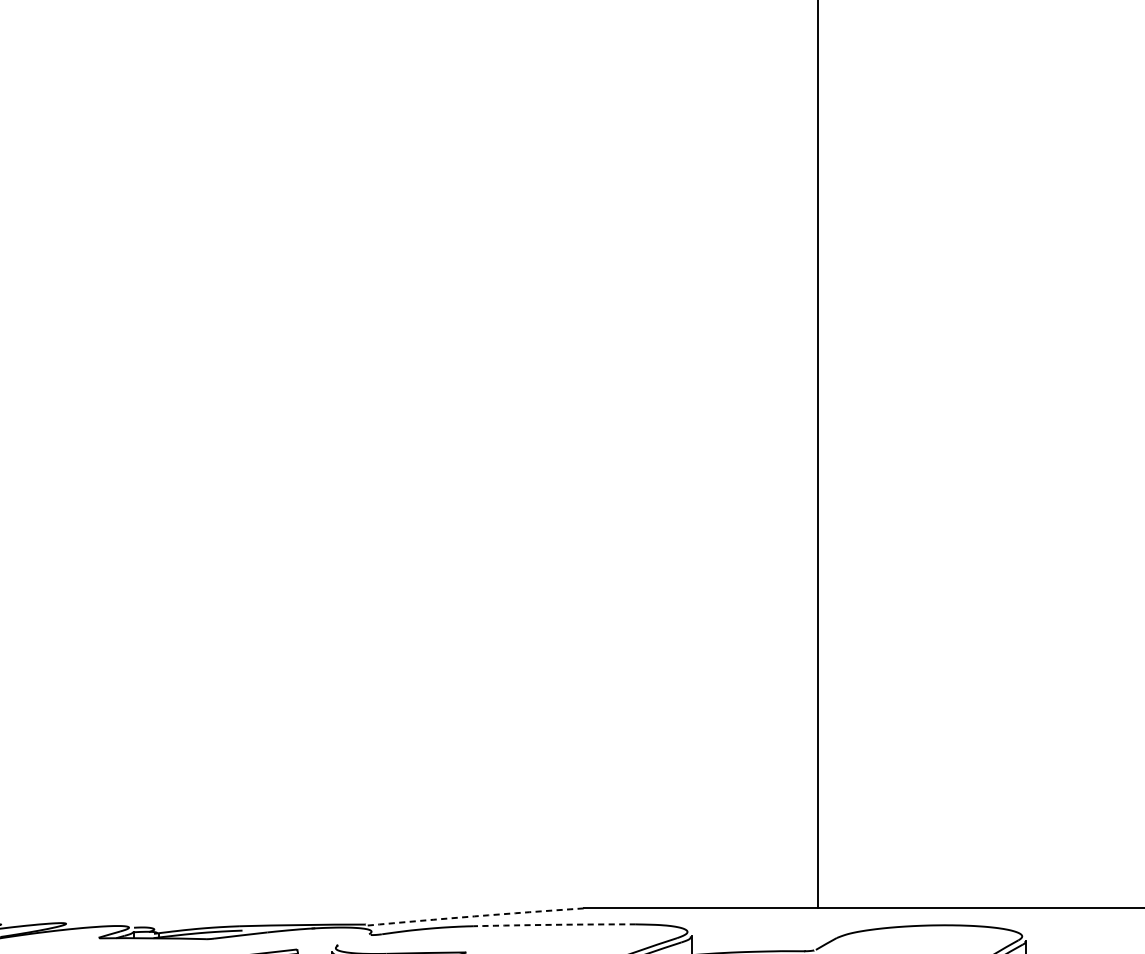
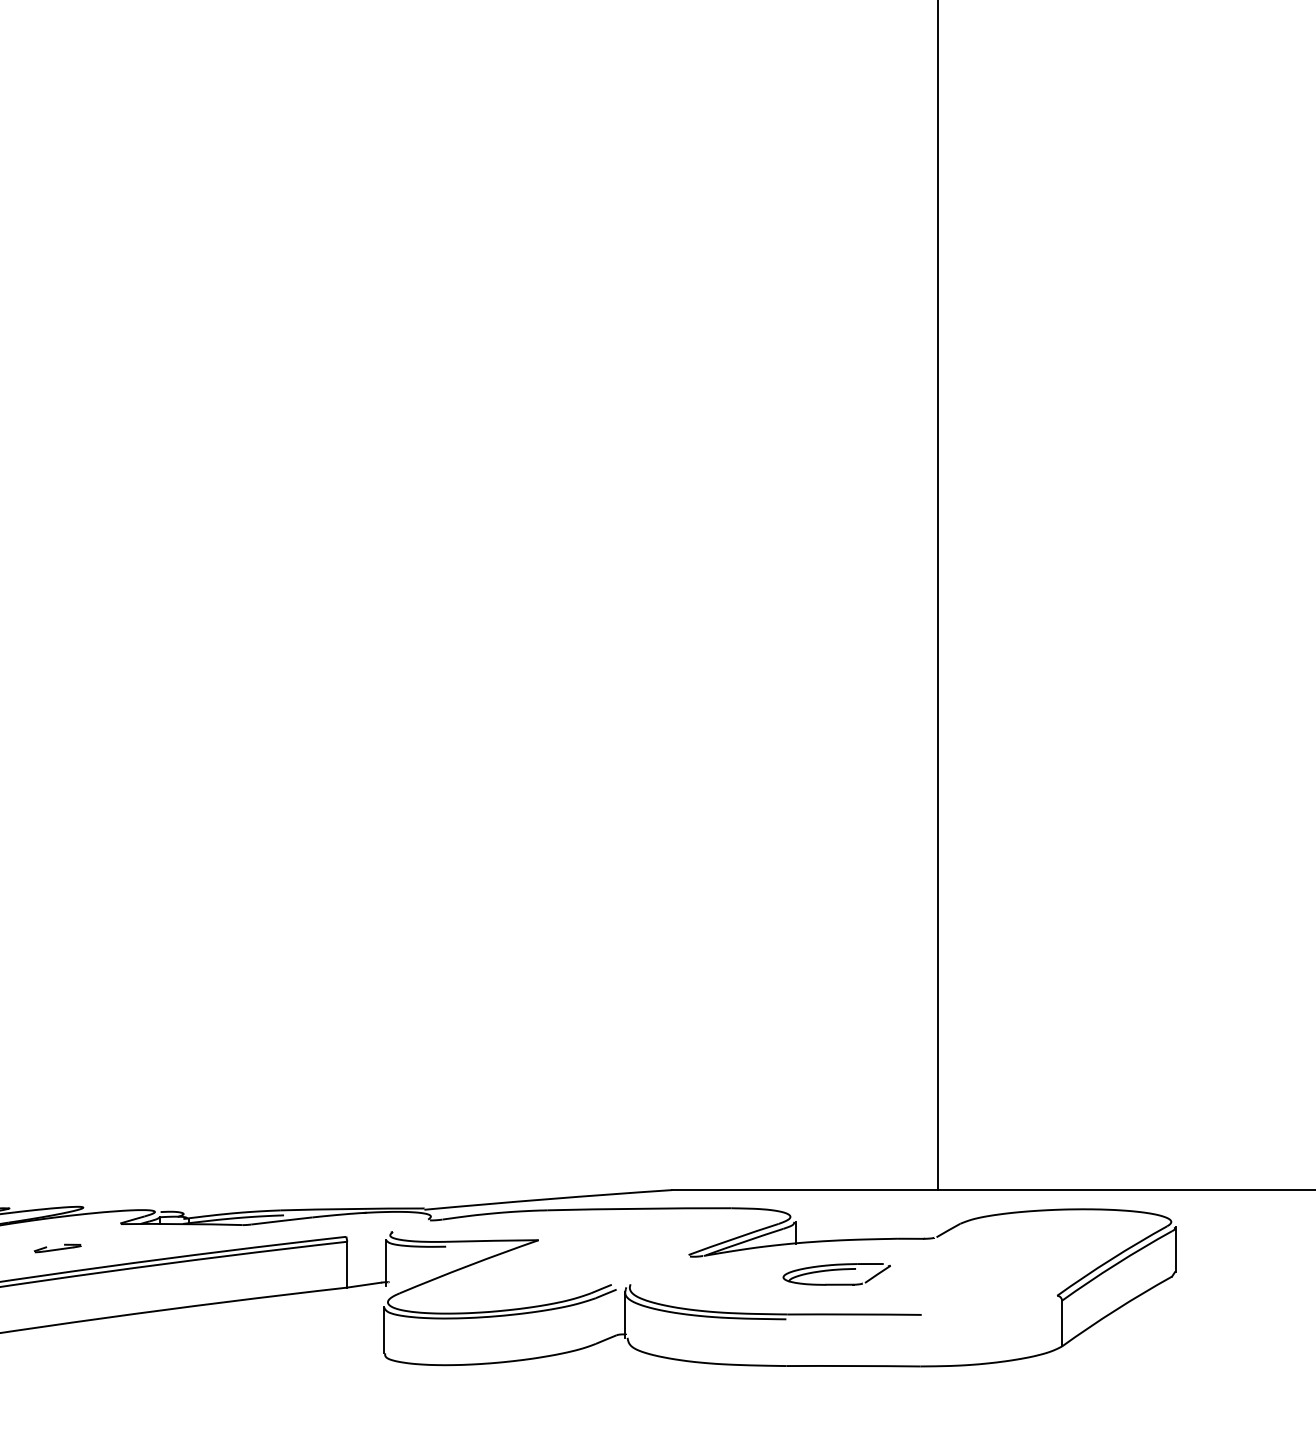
arc: (474, 916) -> (548, 1199), dashed -> solid
arc: (554, 924) -> (639, 1208), dashed -> solid

